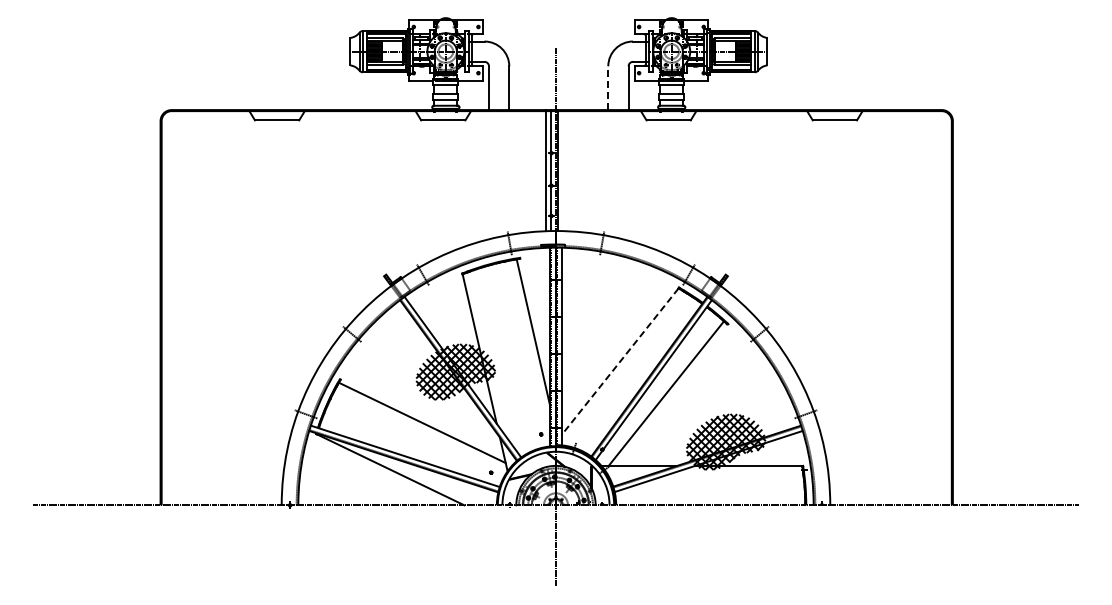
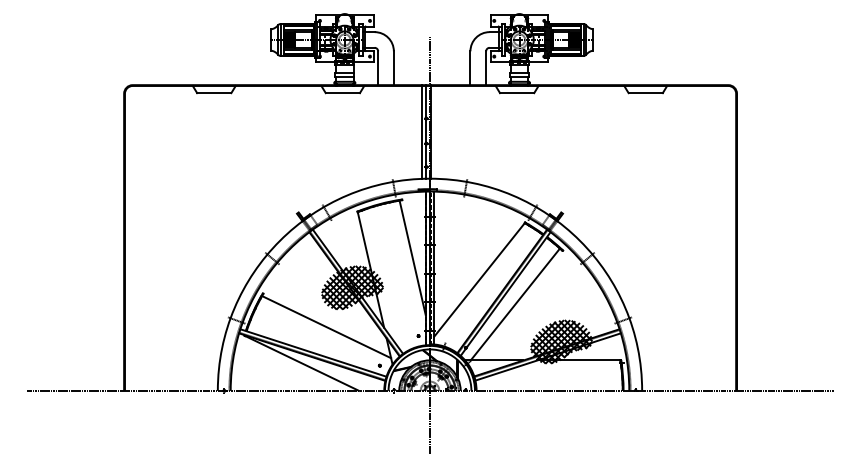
line: (608, 88) -> (470, 68), dashed -> solid
line: (620, 361) -> (479, 279), dashed -> solid

